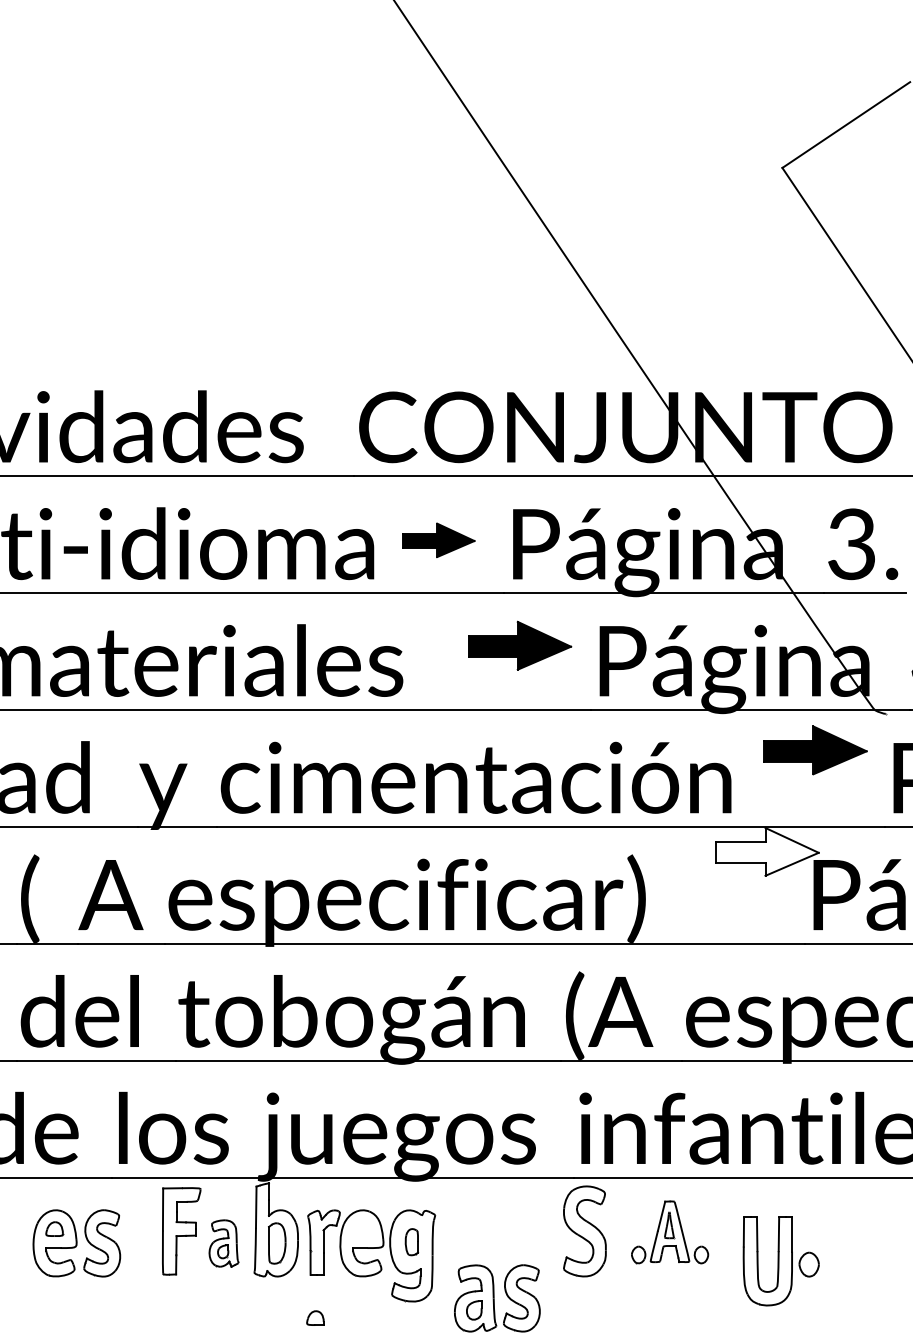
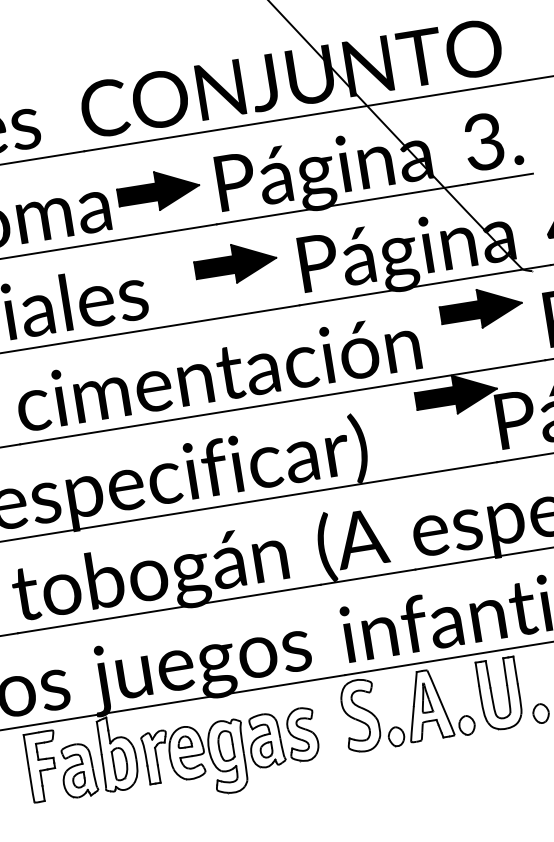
part: (438, 540) -> (158, 191), size x1.43
fill: (767, 851) -> (456, 394), added
part: (669, 1232) -> (427, 705), size x1.43
part: (411, 1241) -> (225, 745), size x1.43
part: (223, 1243) -> (78, 770), size x1.43
part: (758, 1261) -> (492, 695), moved
part: (497, 1298) -> (283, 737), moved
part: (315, 1317) -> (184, 741), moved

